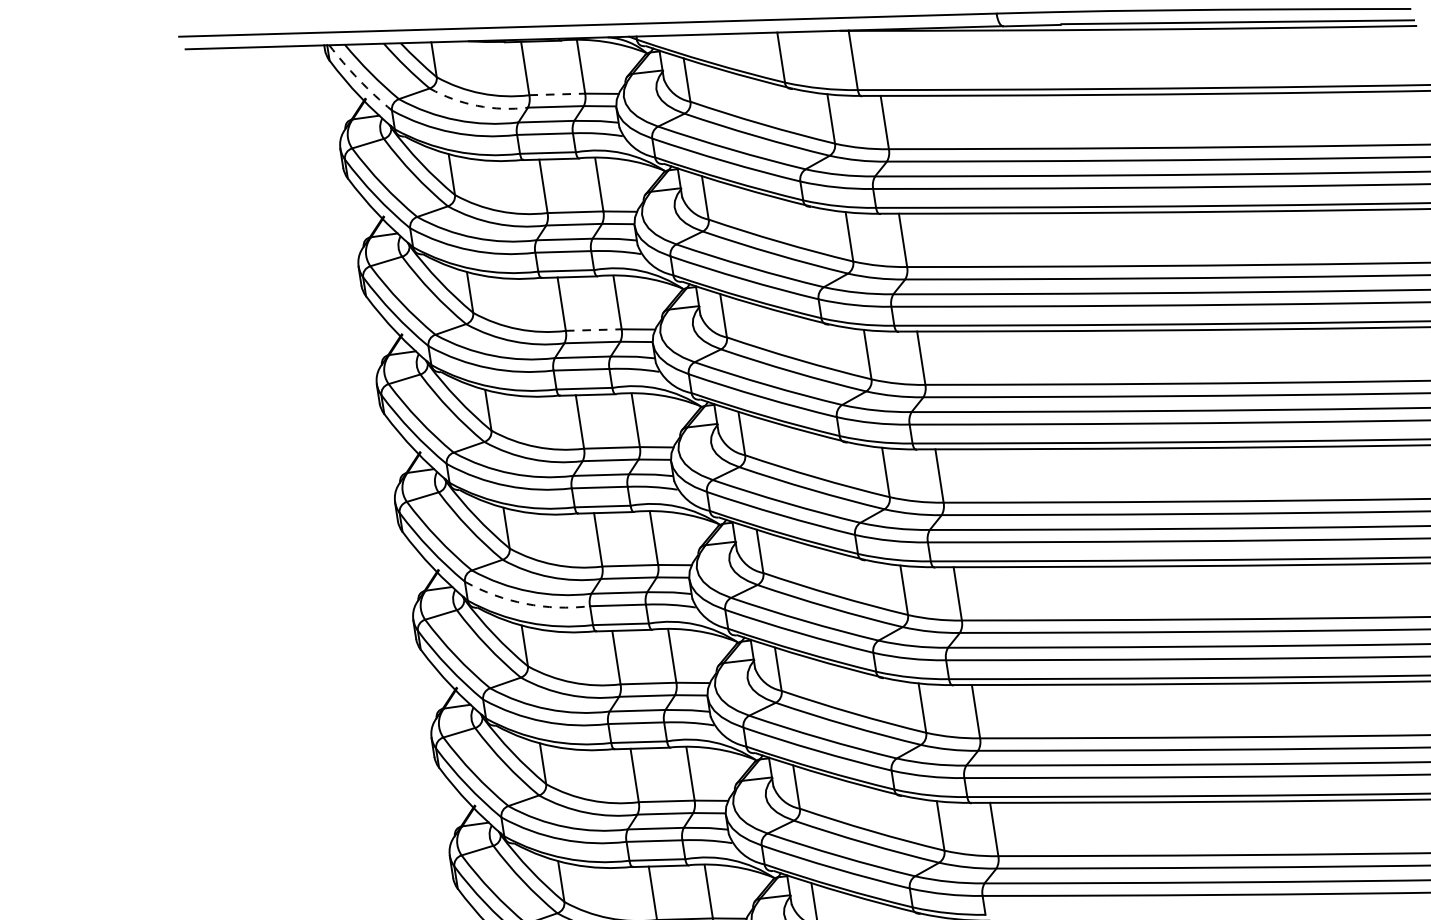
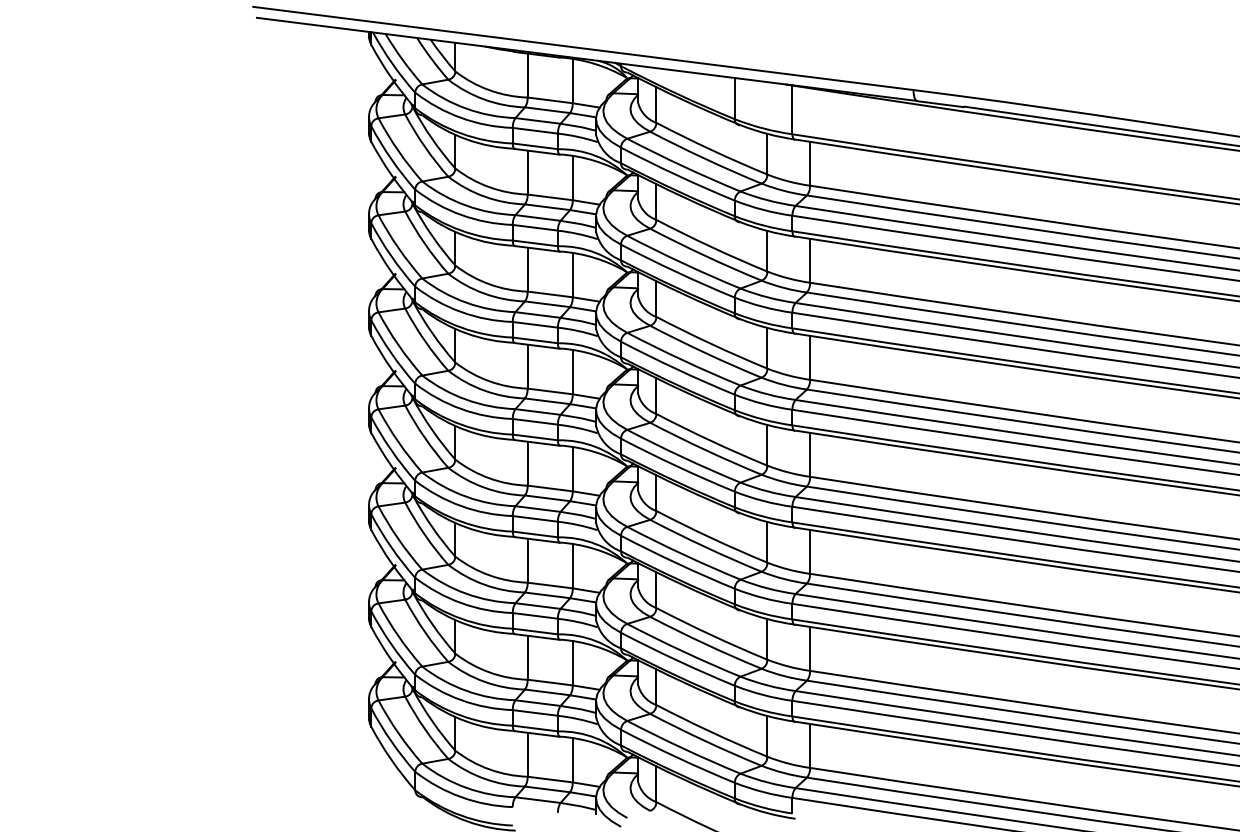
arc: (358, 79) -> (392, 63), dashed -> solid
line: (557, 94) -> (550, 100), dashed -> solid
arc: (477, 105) -> (484, 99), dashed -> solid
line: (594, 330) -> (550, 294), dashed -> solid
arc: (525, 604) -> (461, 506), dashed -> solid

